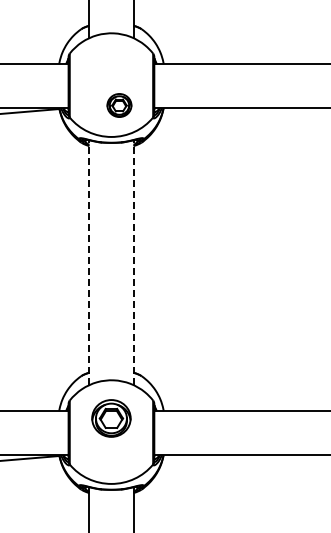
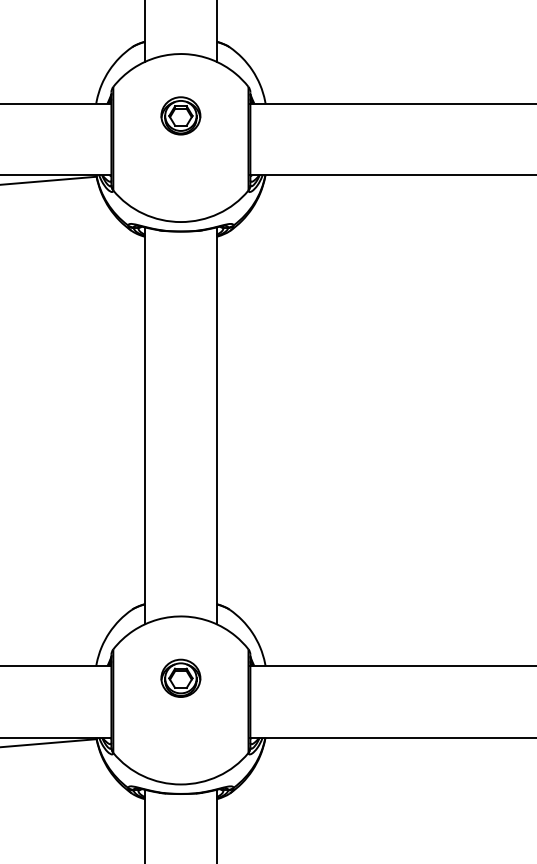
part: (119, 105) -> (180, 115), moved
line: (89, 262) -> (145, 425), dashed -> solid
line: (133, 262) -> (216, 425), dashed -> solid
part: (111, 418) -> (180, 678), size x0.62

